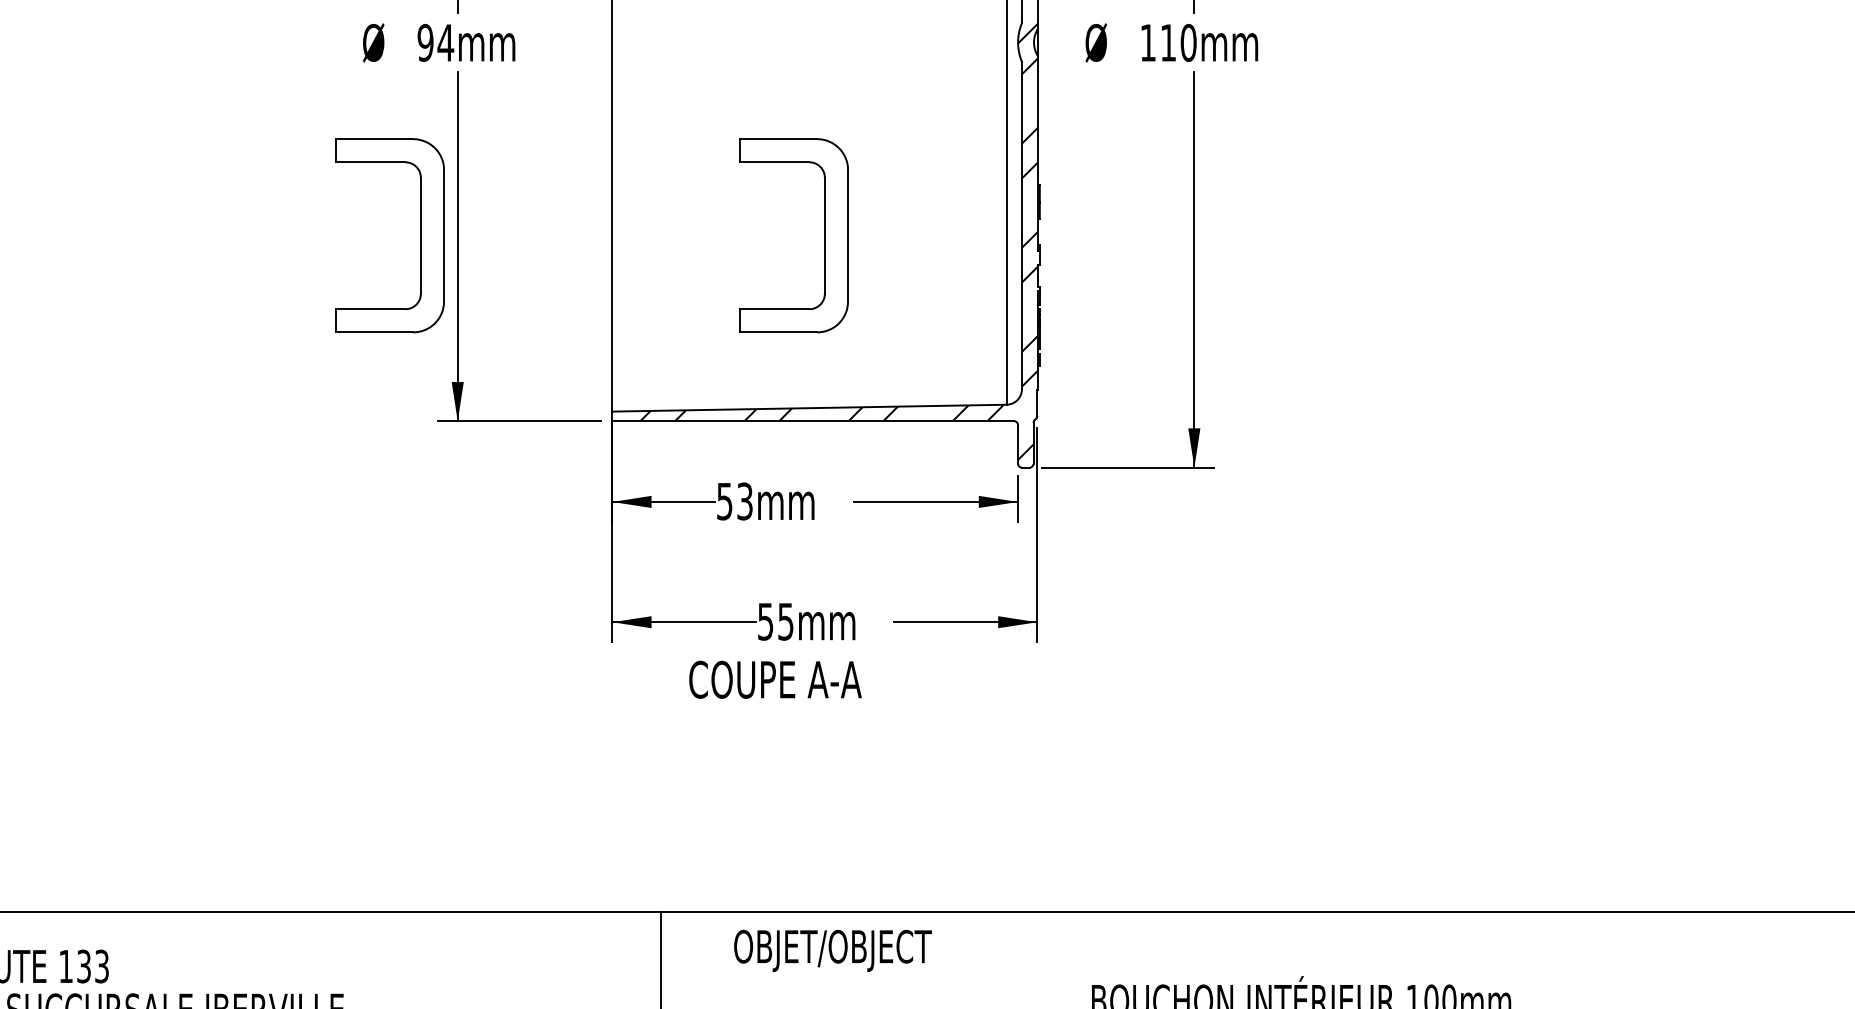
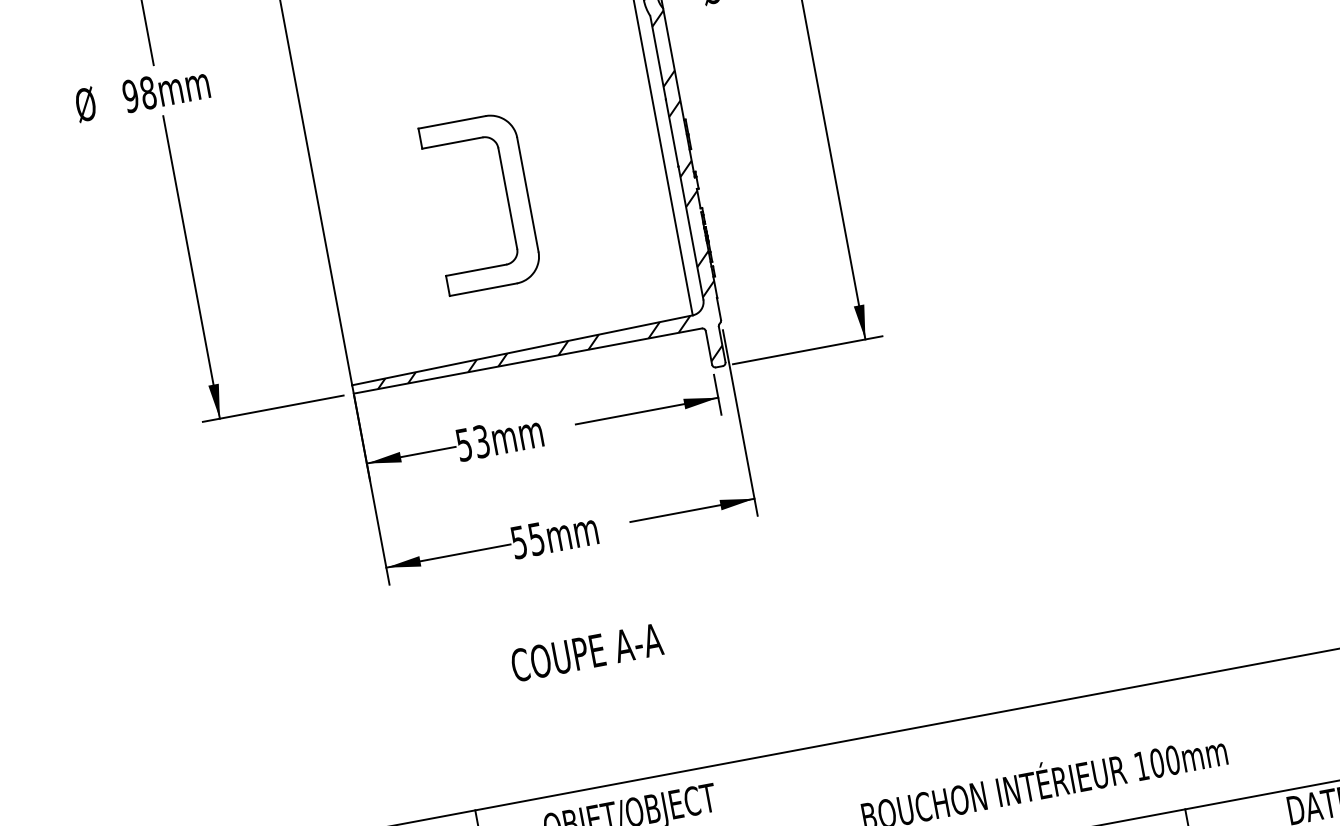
text: (445, 42) -> (147, 92), 94mm -> 98mm
part: (420, 235) -> (157, 263), removed
text: (775, 679) -> (587, 652), moved

